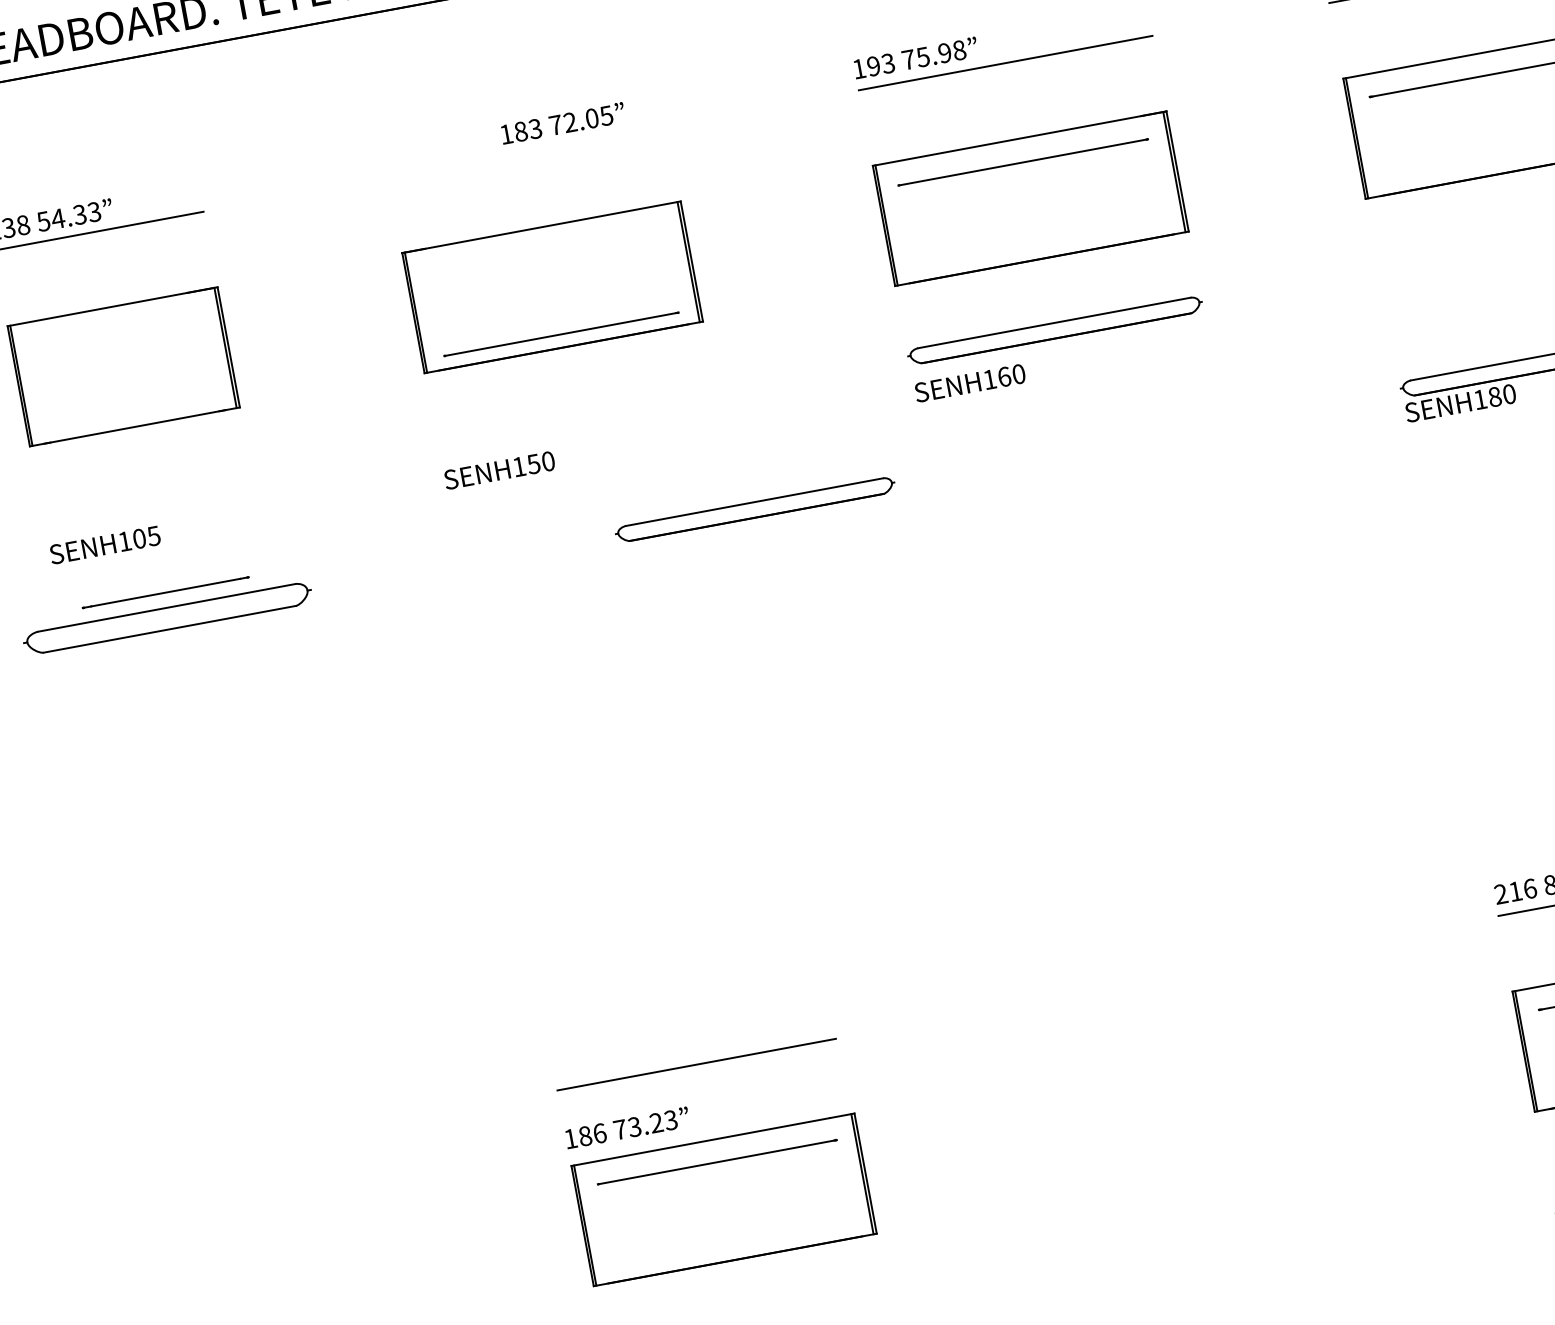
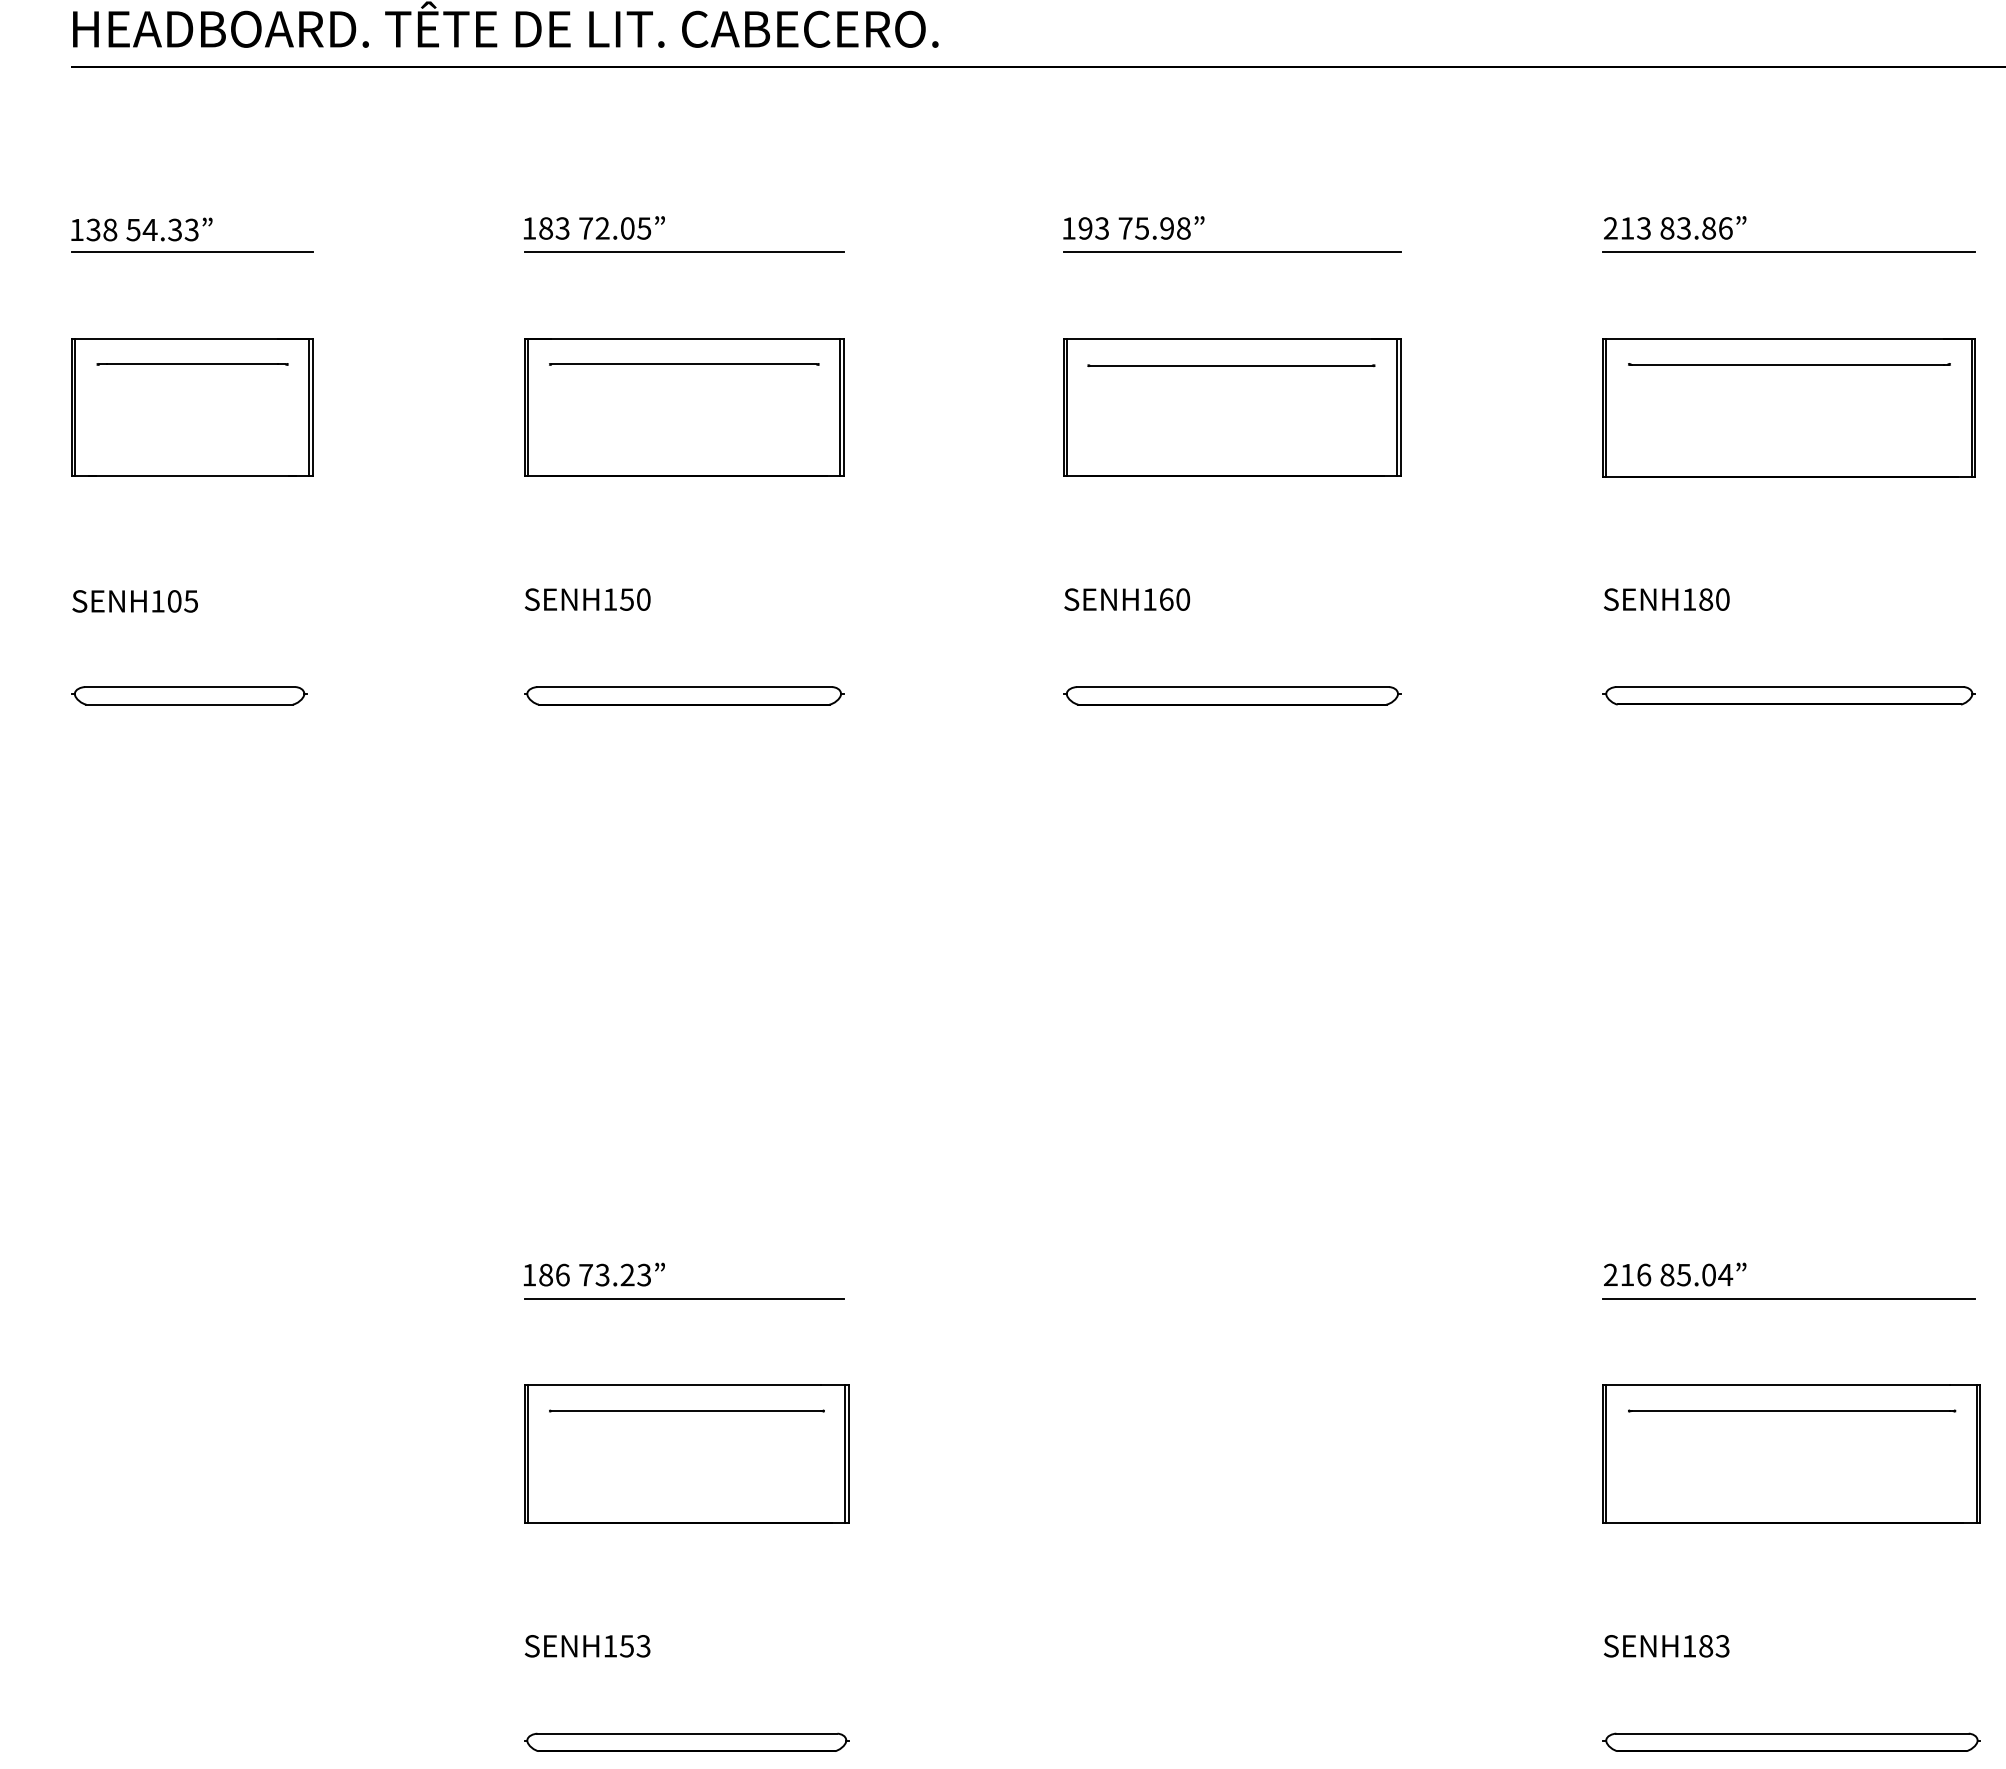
text: (562, 123) -> (593, 227), moved
line: (526, 152) -> (683, 252), added
part: (1055, 330) -> (1232, 695), moved
line: (561, 334) -> (684, 364), moved
text: (1460, 403) -> (1666, 599), moved
part: (755, 509) -> (684, 695), moved
line: (165, 592) -> (192, 364), moved
part: (167, 618) -> (189, 695), size x0.71
text: (626, 1127) -> (593, 1274), moved

